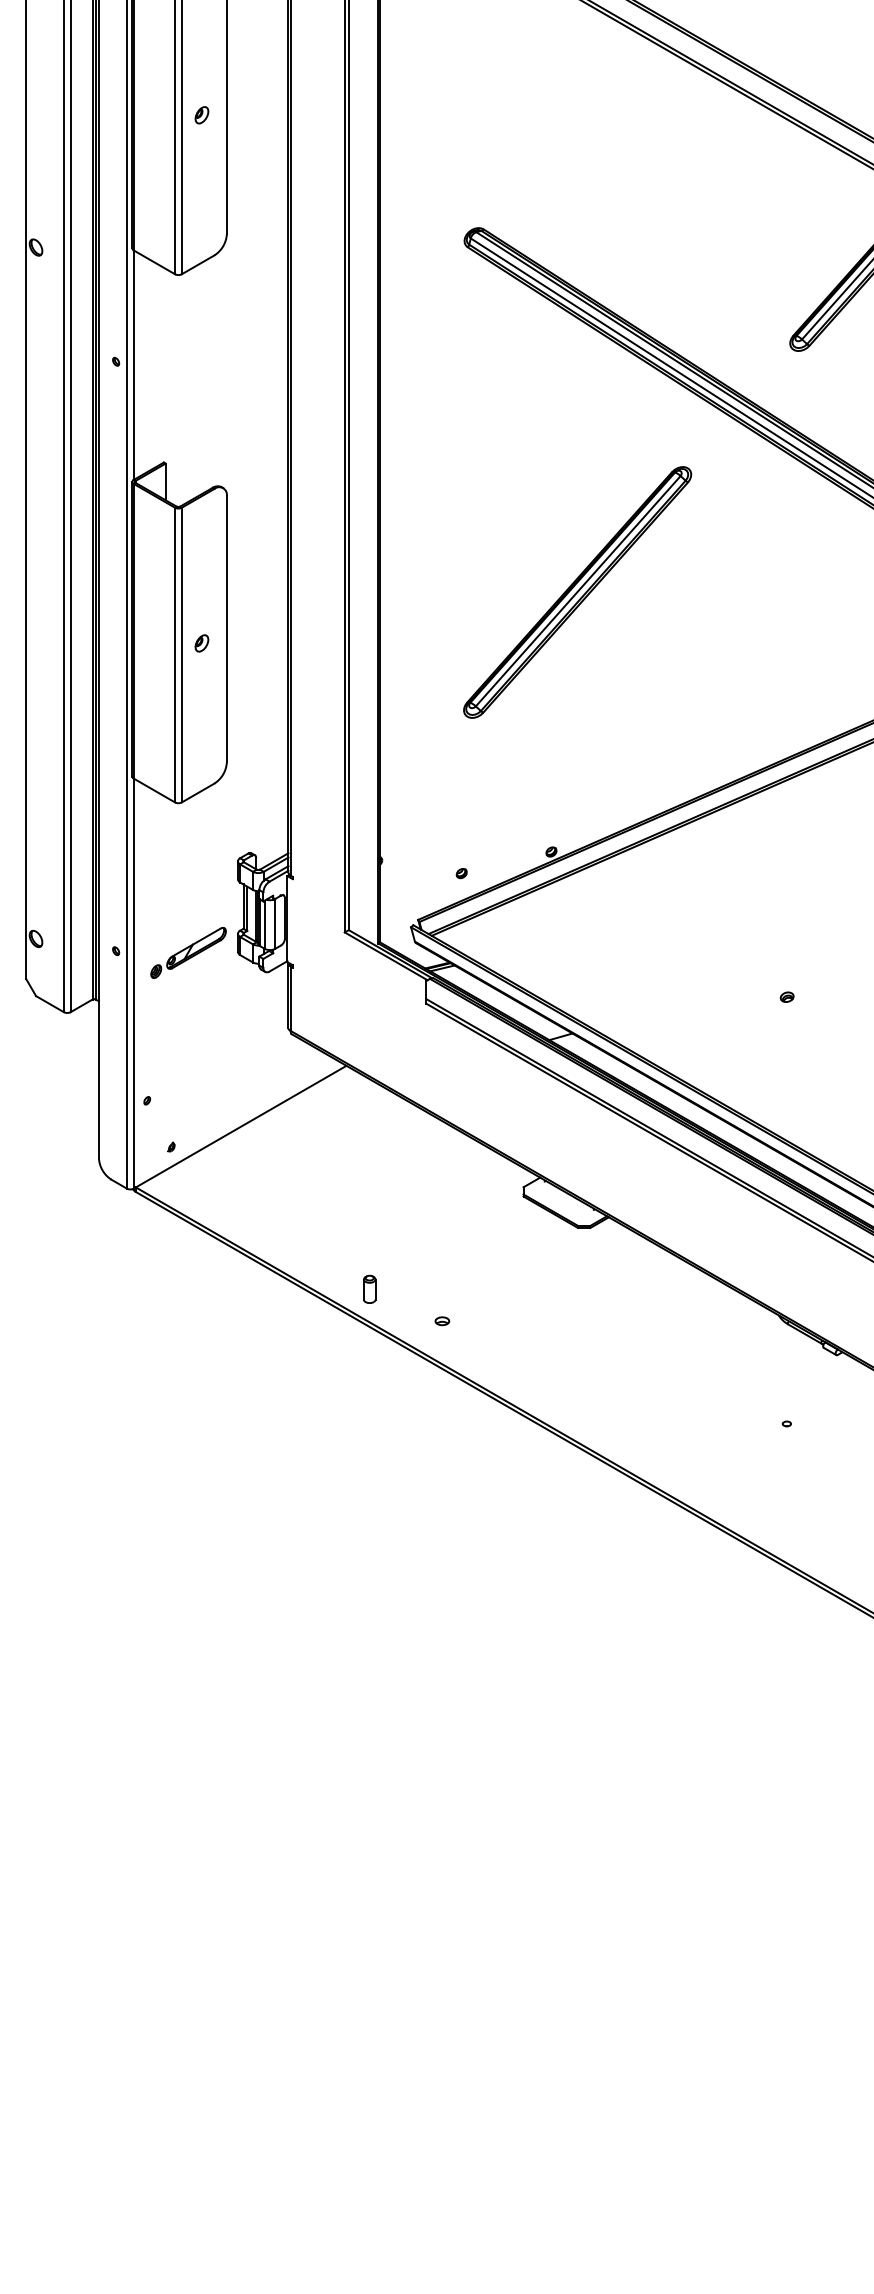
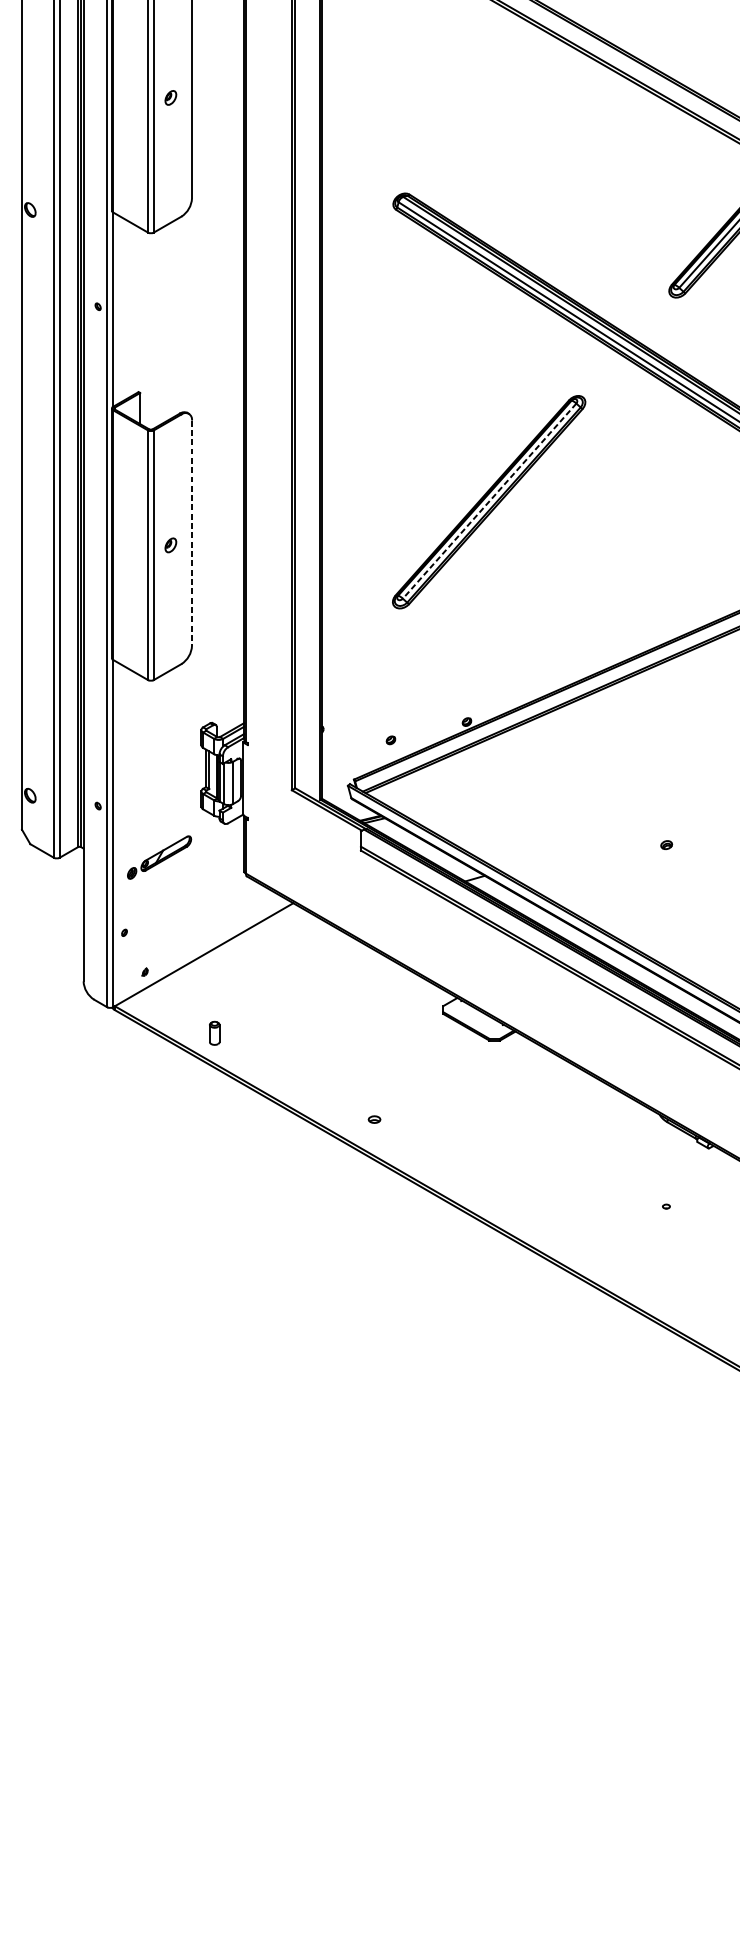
line: (577, 591) -> (489, 501), solid -> dashed
line: (226, 629) -> (191, 533), solid -> dashed
part: (188, 952) -> (159, 857), moved
part: (369, 1288) -> (214, 1032), moved

